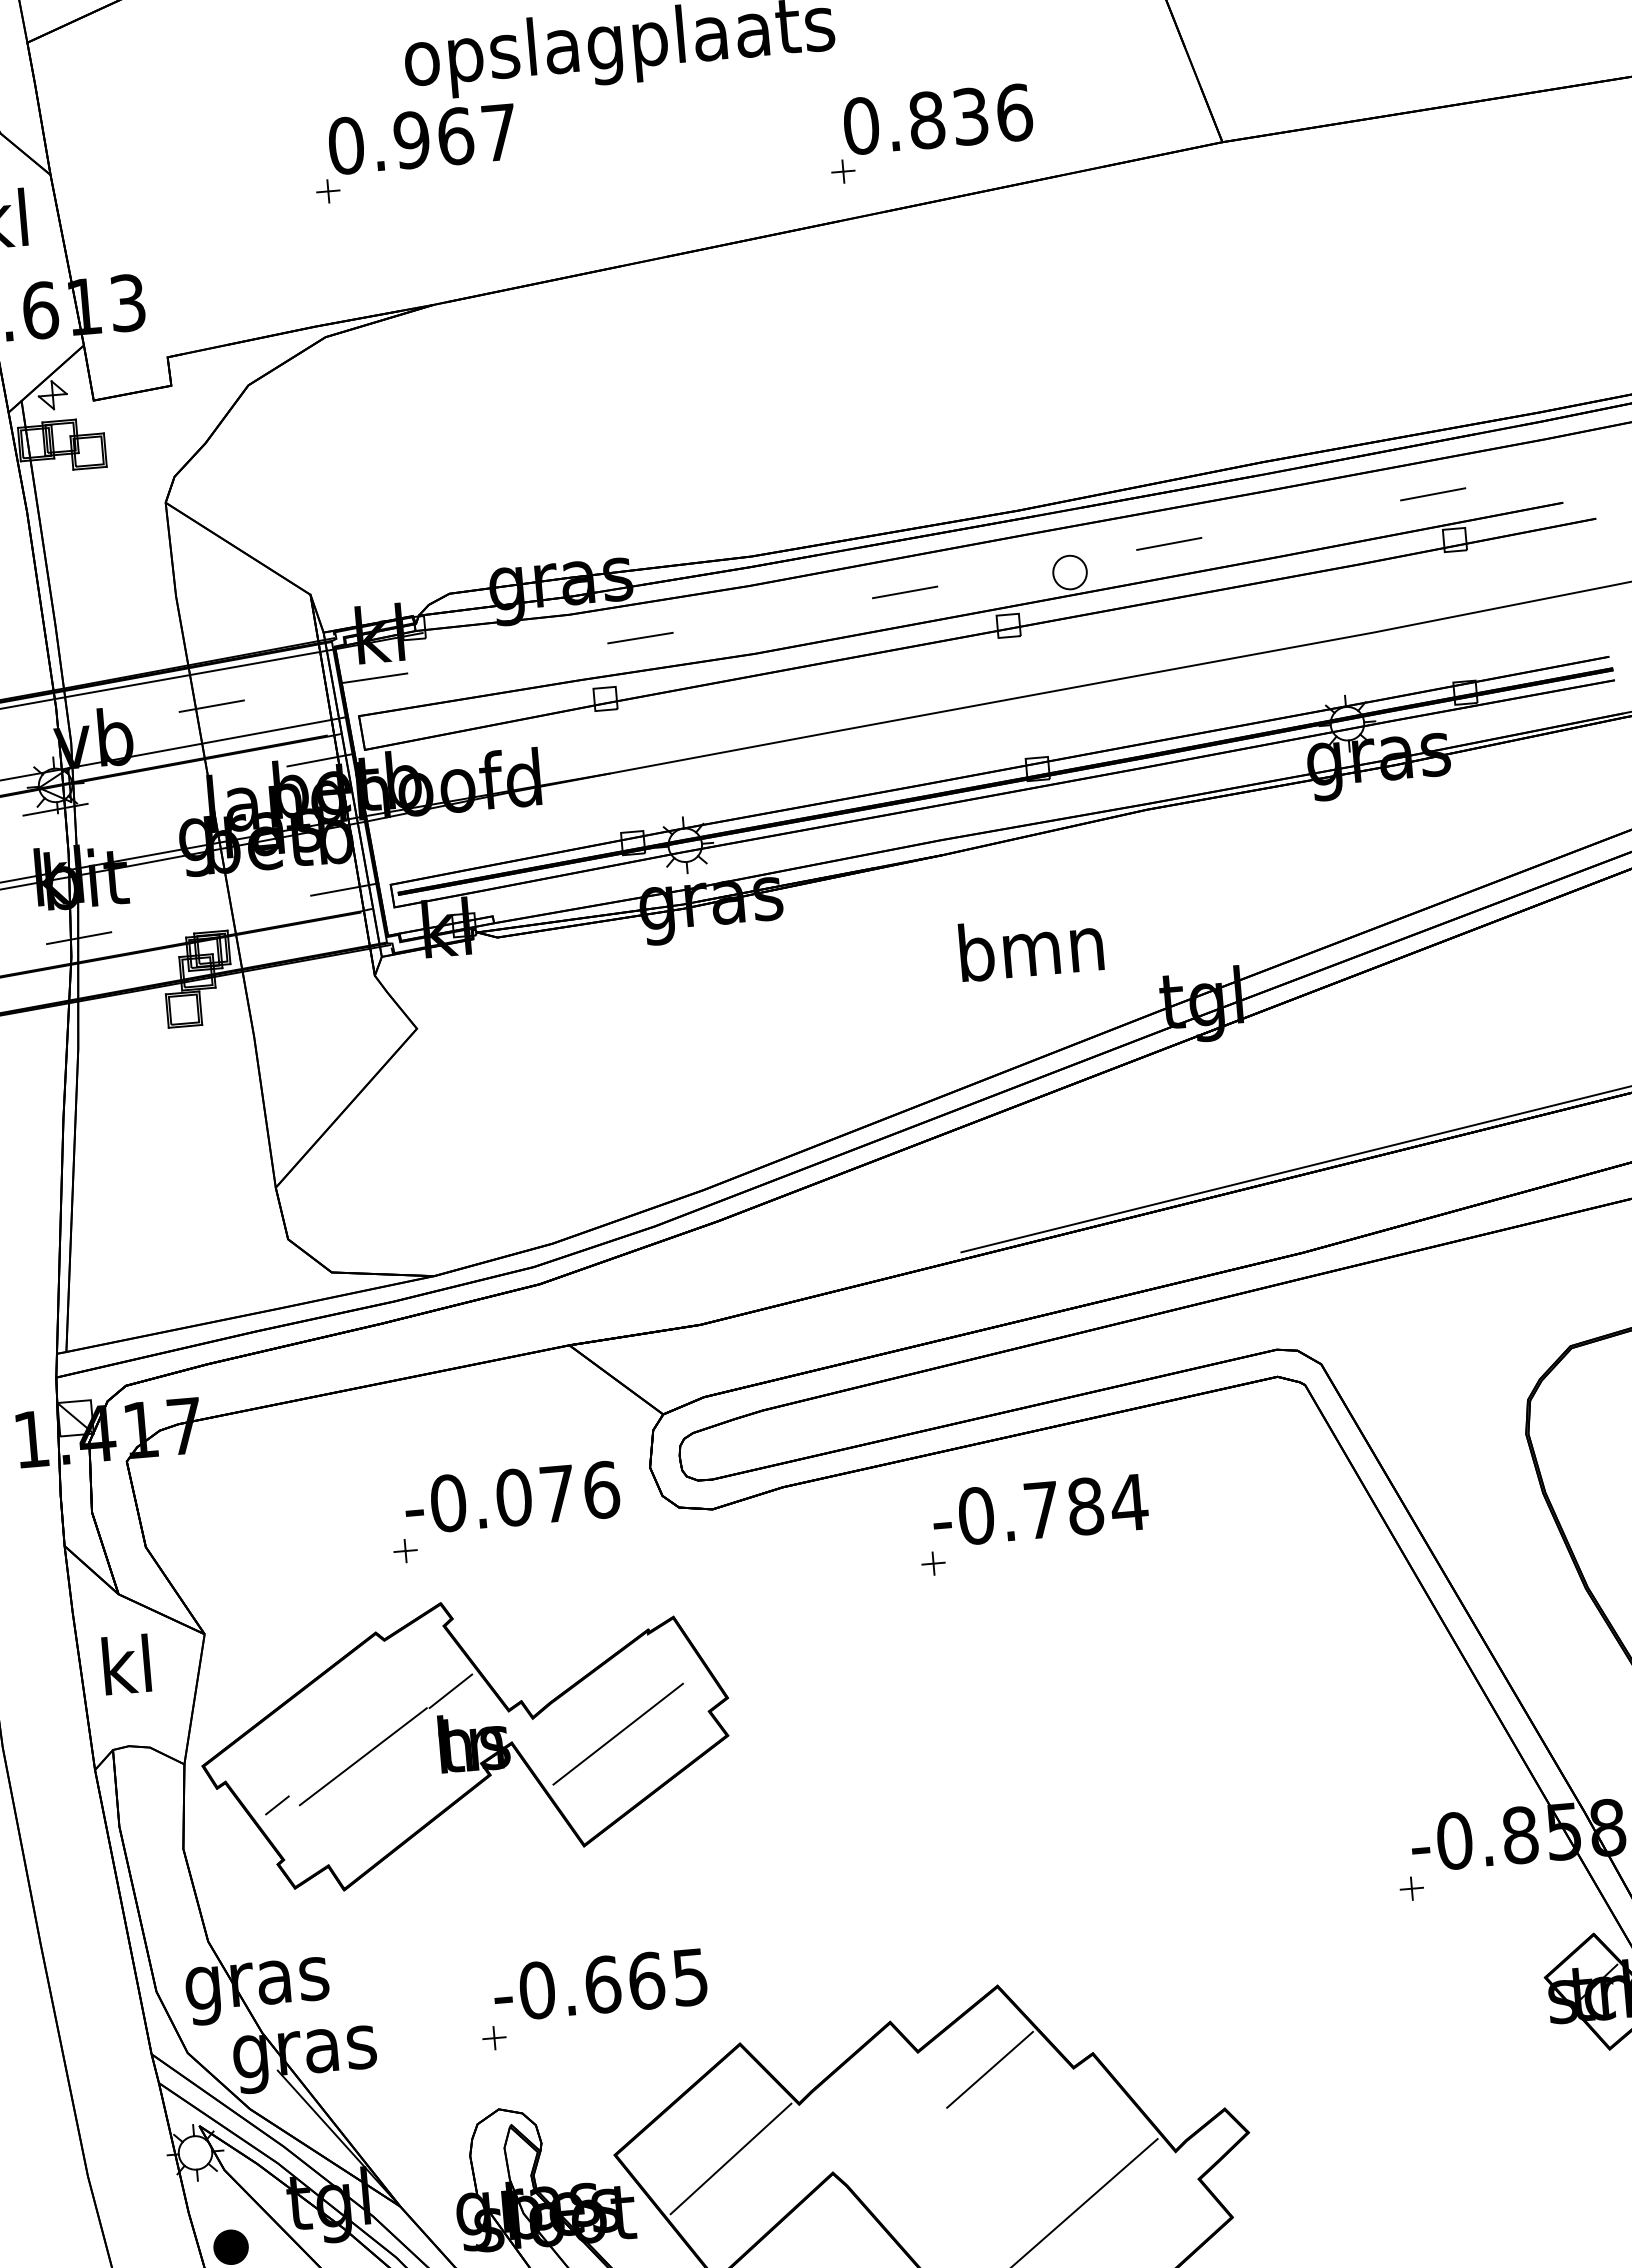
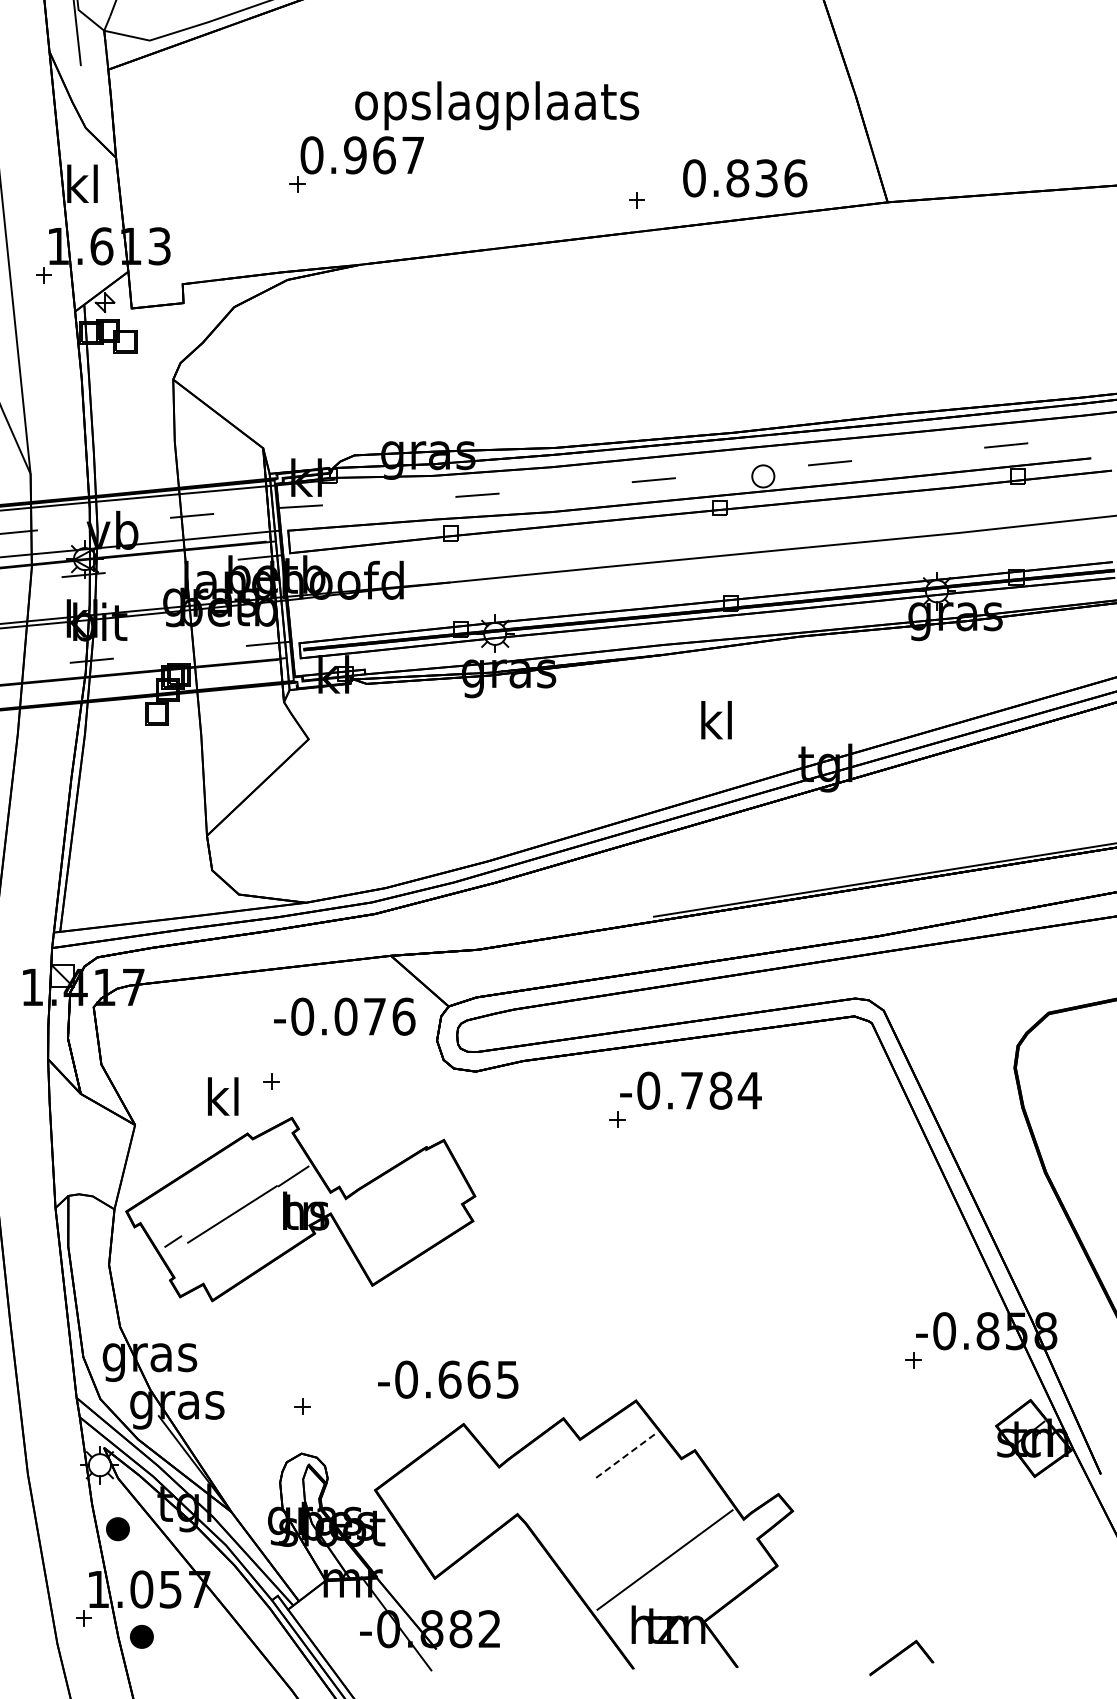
text: (938, 119) -> (745, 178), moved
text: (1030, 947) -> (716, 720), bmn -> kl
text: (511, 1497) -> (344, 1016), moved
text: (127, 1664) -> (223, 1096), moved
line: (617, 1733) -> (400, 1213), removed
text: (600, 1984) -> (448, 1379), moved
line: (990, 2070) -> (626, 1455), solid -> dashed
line: (731, 2159) -> (451, 1499), removed

